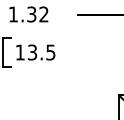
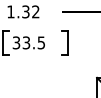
text: (19, 52) -> (15, 42), 13.5 -> 33.5
part: (79, 52) -> (64, 42), added

